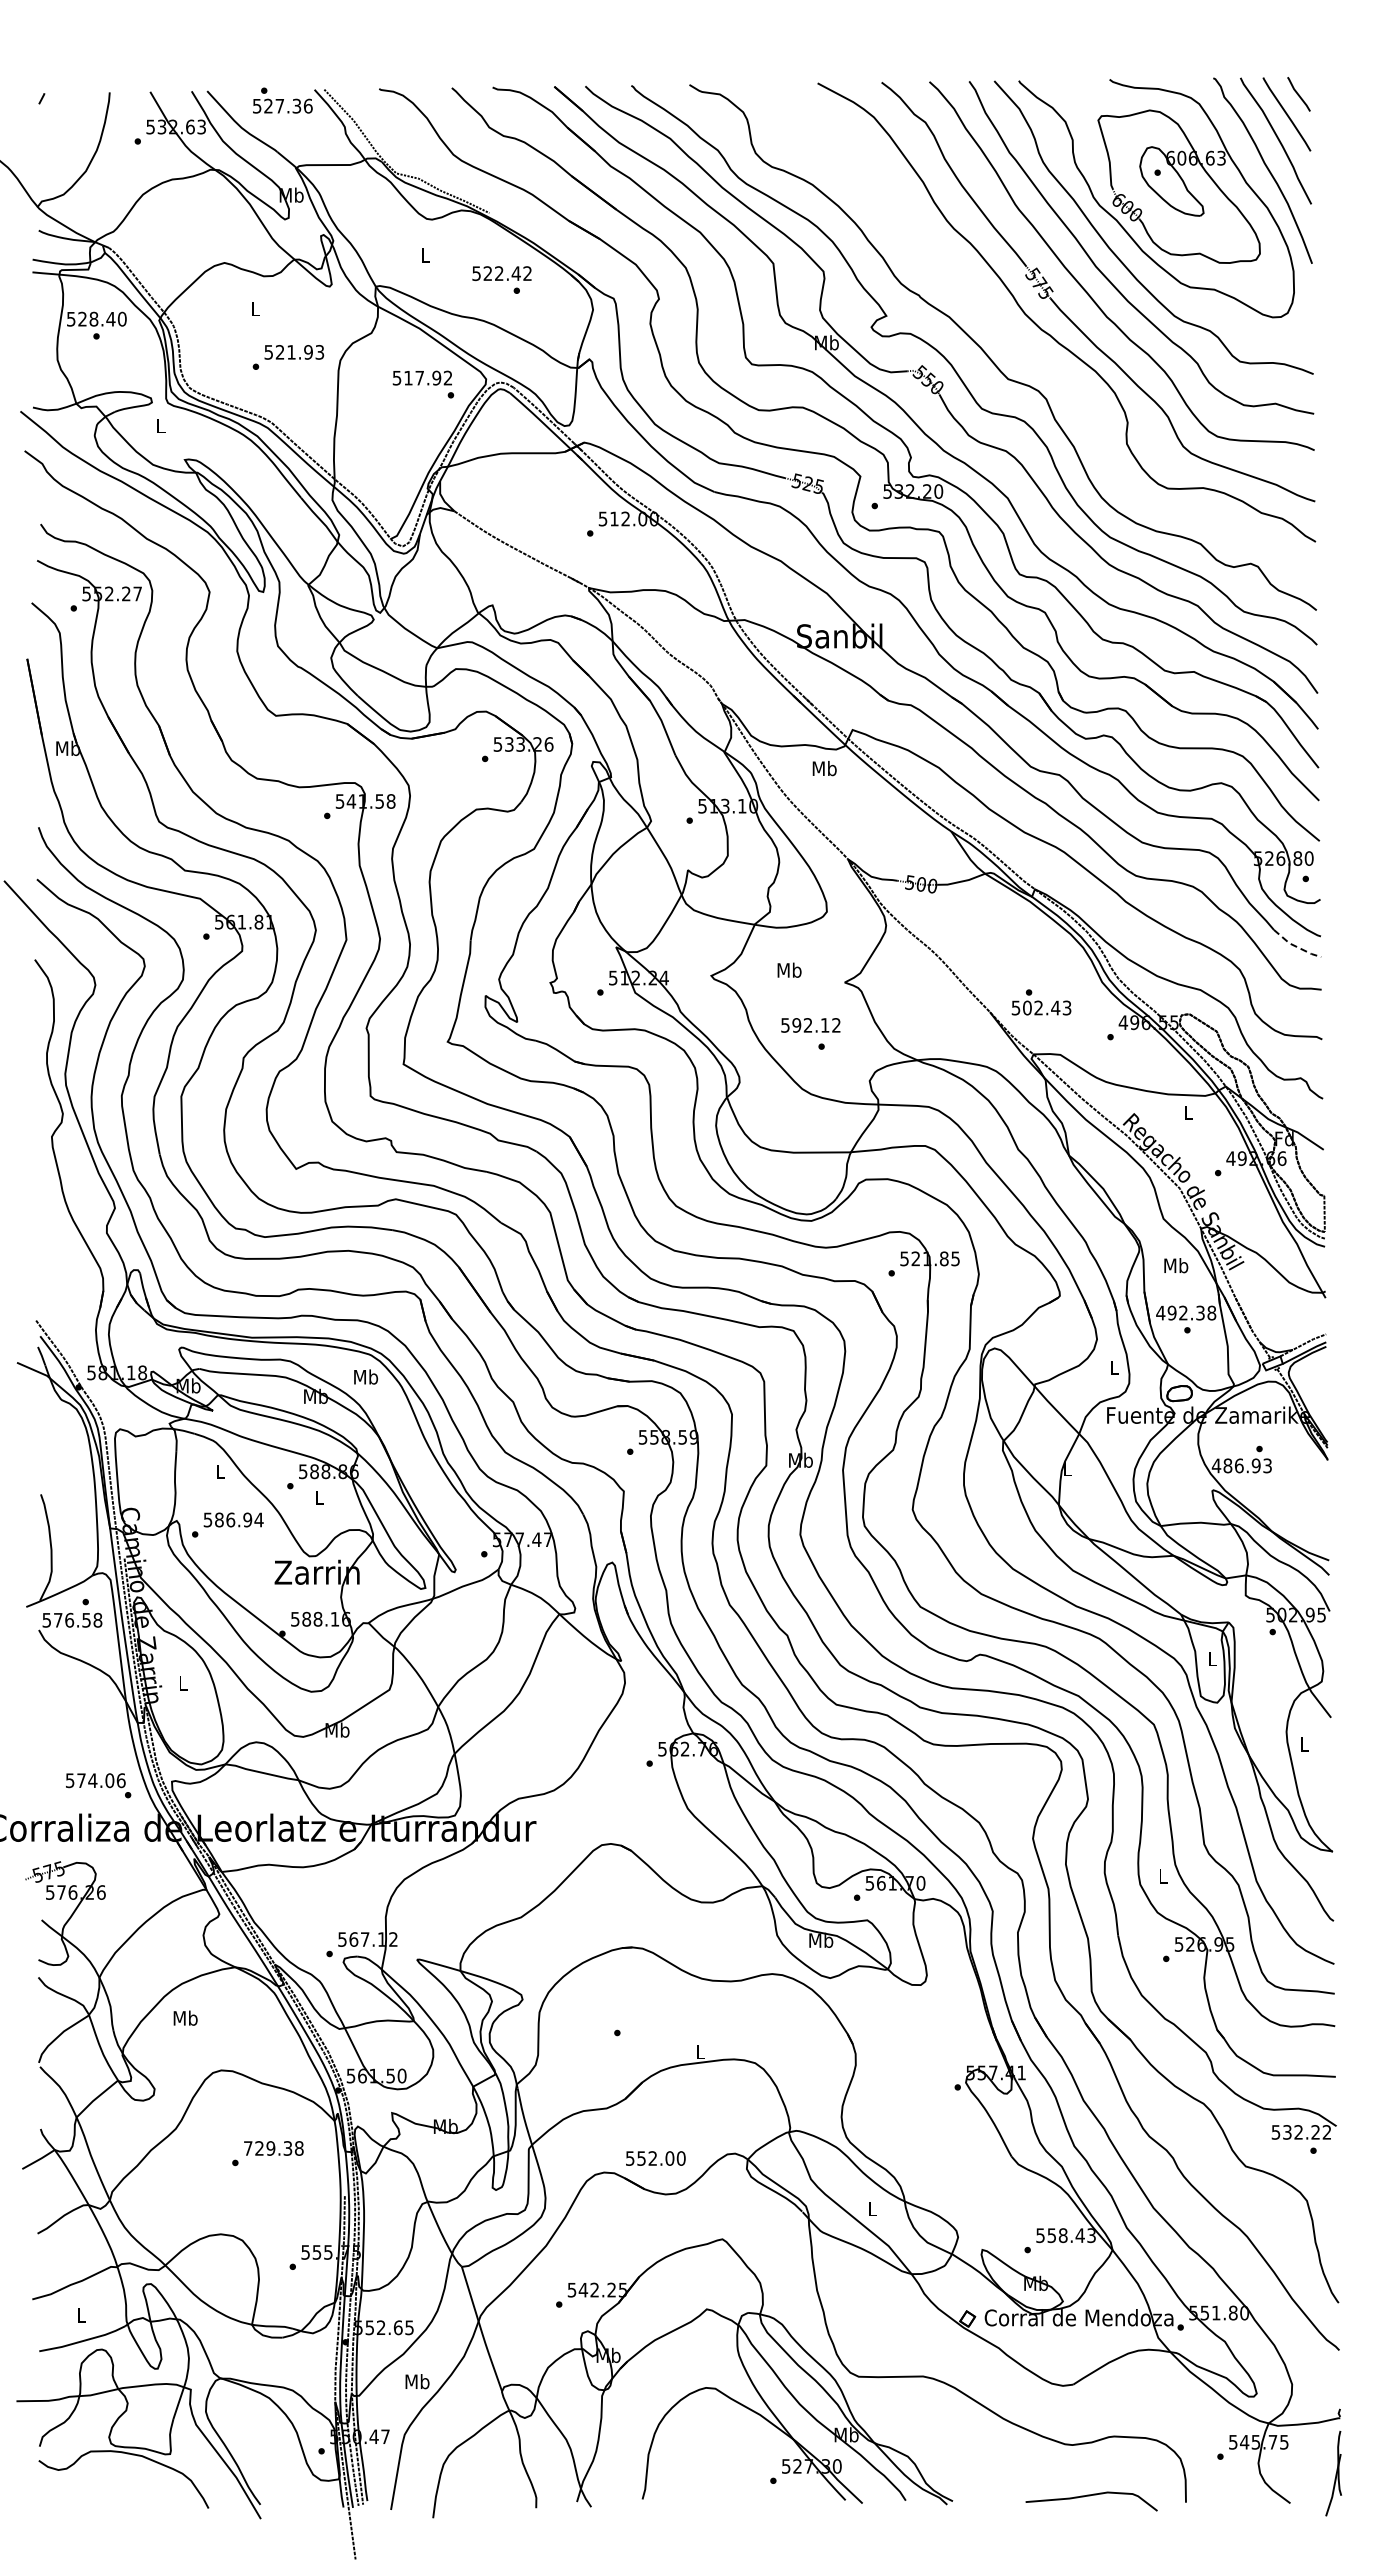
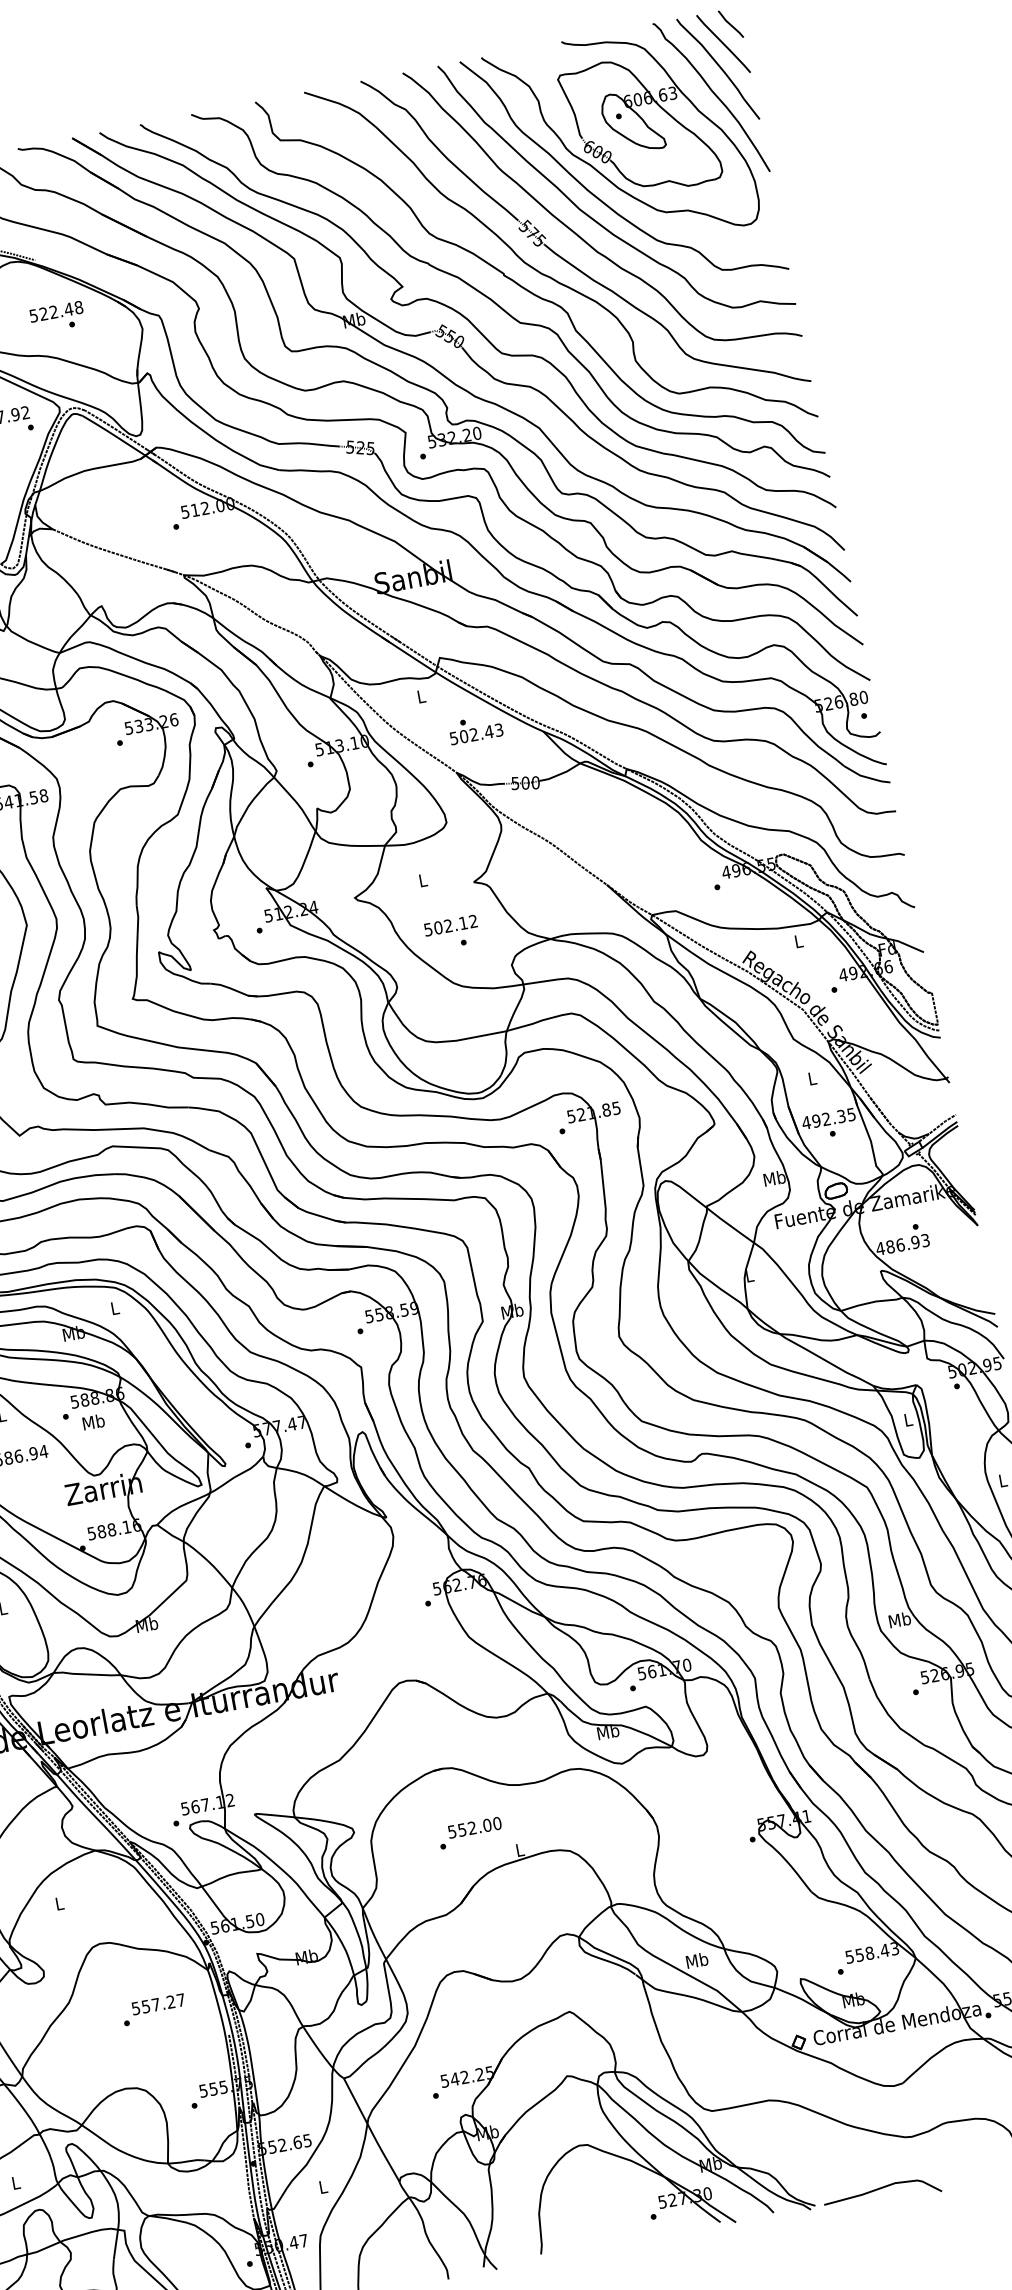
text: (527, 273) -> (78, 307), 522.42 -> 522.48
curve: (1025, 346) -> (530, 291), added
text: (824, 768) -> (421, 696), Mb -> L
line: (1296, 946) -> (866, 777), dashed -> solid
text: (789, 969) -> (422, 879), Mb -> L
text: (1041, 1002) -> (475, 729), moved
text: (796, 1025) -> (438, 927), 592.12 -> 502.12
text: (1176, 1265) -> (812, 1078), Mb -> L
text: (1211, 1312) -> (851, 1114), 492.38 -> 492.35
text: (1114, 1367) -> (774, 1178), L -> Mb
text: (366, 1376) -> (115, 1307), Mb -> L
text: (319, 1497) -> (93, 1422), L -> Mb
text: (1163, 1876) -> (900, 1619), L -> Mb
text: (185, 2017) -> (59, 1902), Mb -> L
text: (273, 2148) -> (158, 2004), 729.38 -> 557.27
text: (655, 2158) -> (474, 1827), moved
text: (872, 2208) -> (697, 1960), L -> Mb
text: (417, 2381) -> (323, 2186), Mb -> L
curve: (1090, 2496) -> (880, 2189), moved

